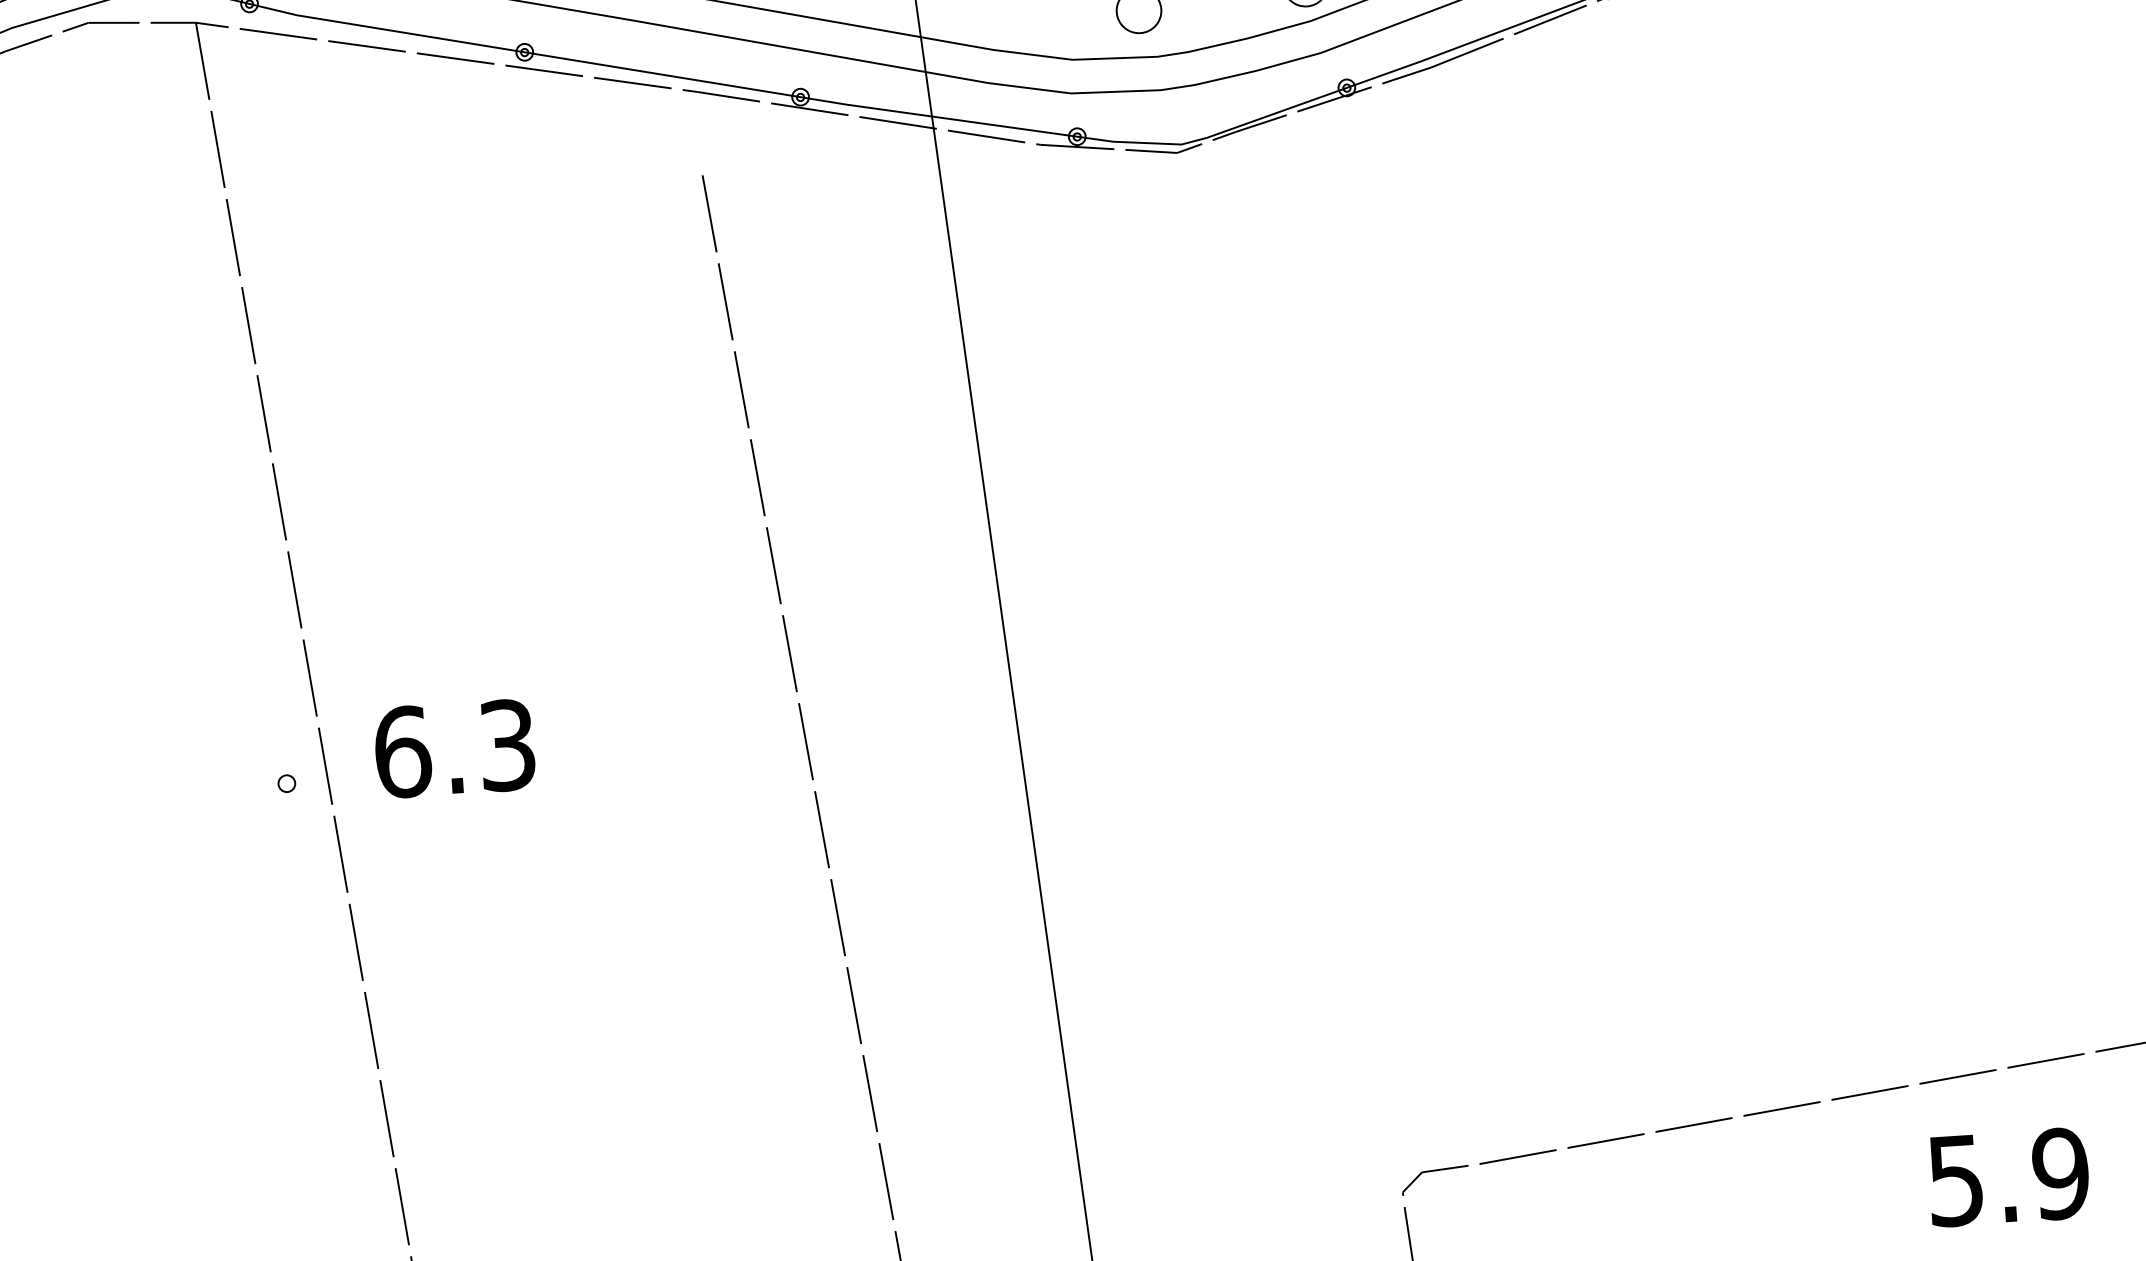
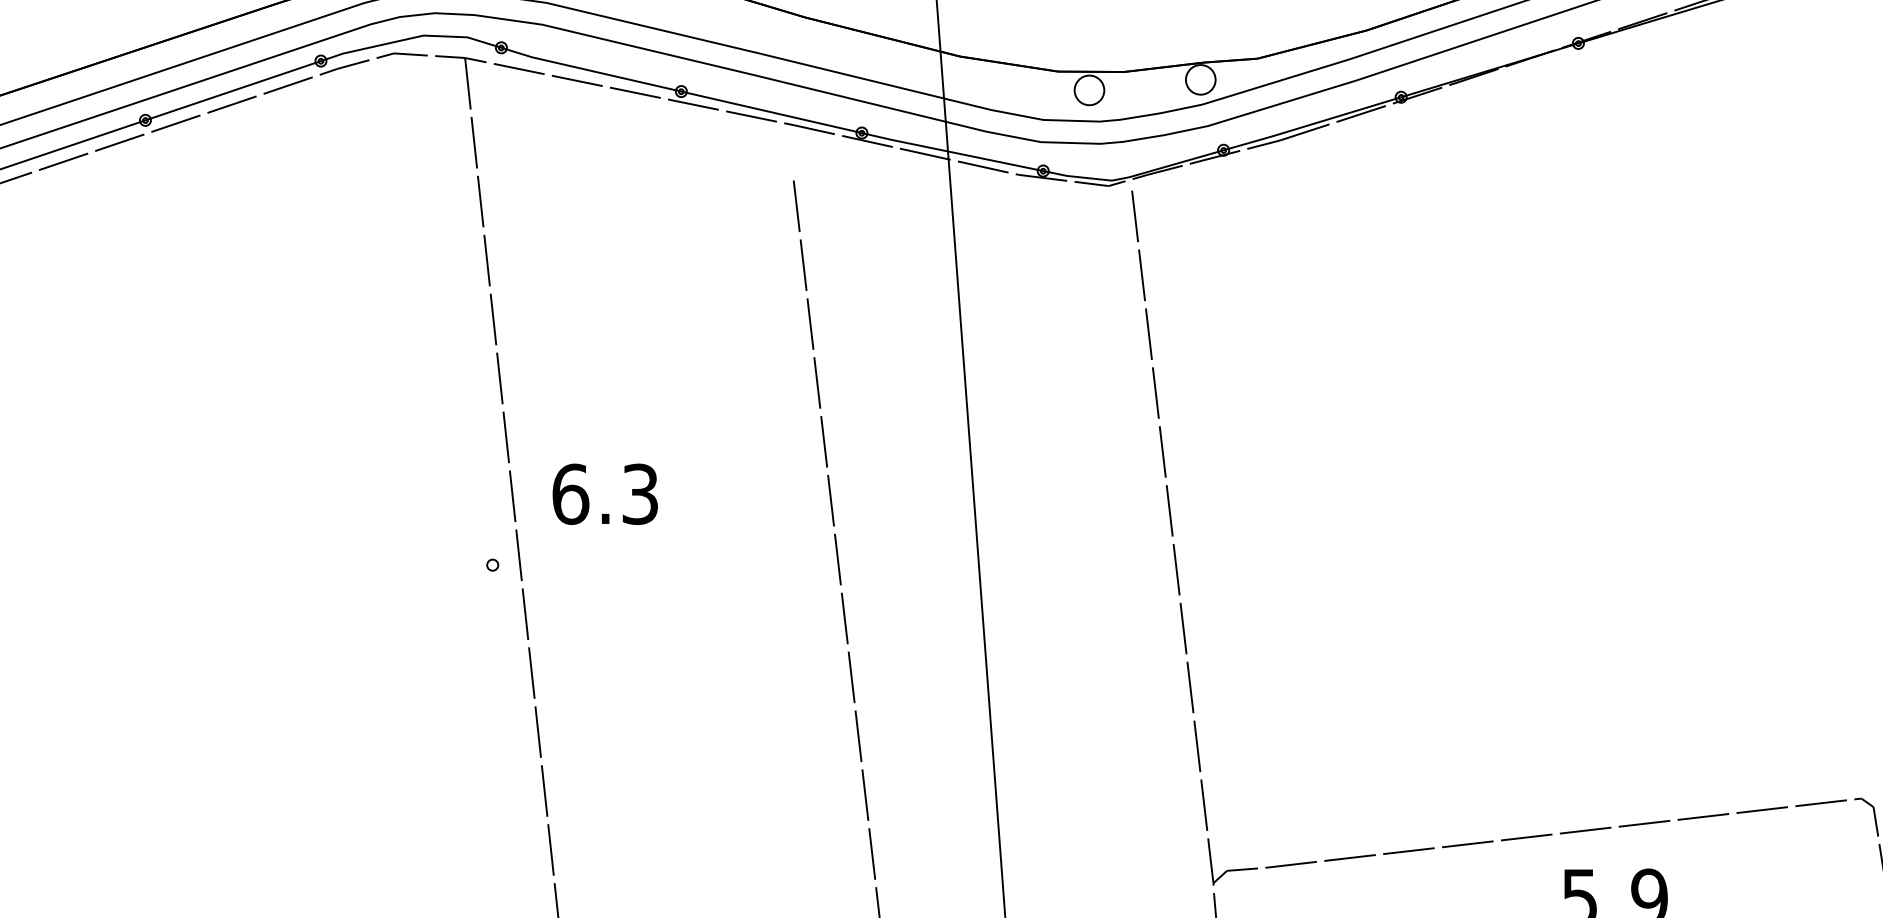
line: (1307, 674) -> (1172, 536), added
text: (453, 747) -> (604, 493), moved

